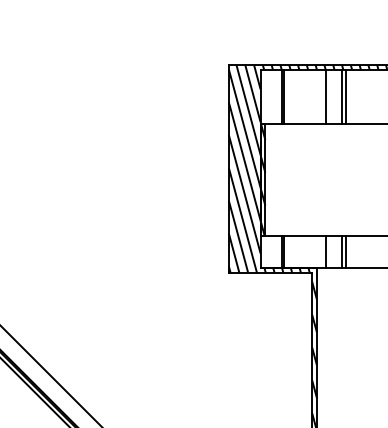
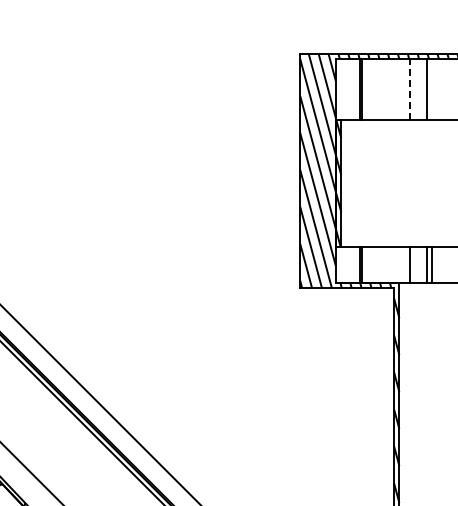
line: (325, 96) -> (409, 89), solid -> dashed
line: (346, 96) -> (432, 89), removed

